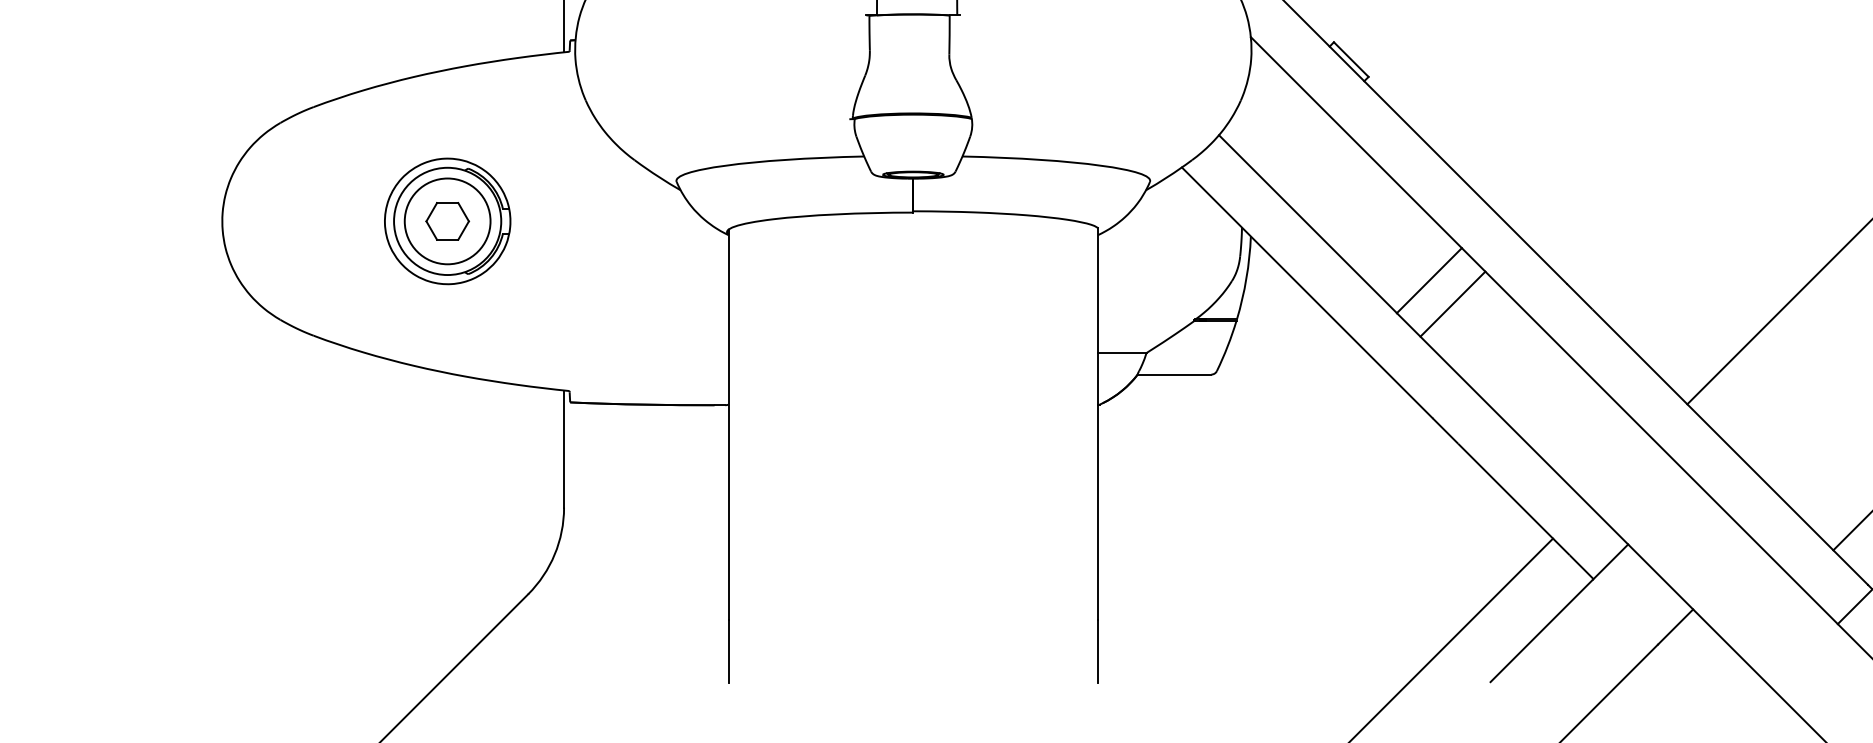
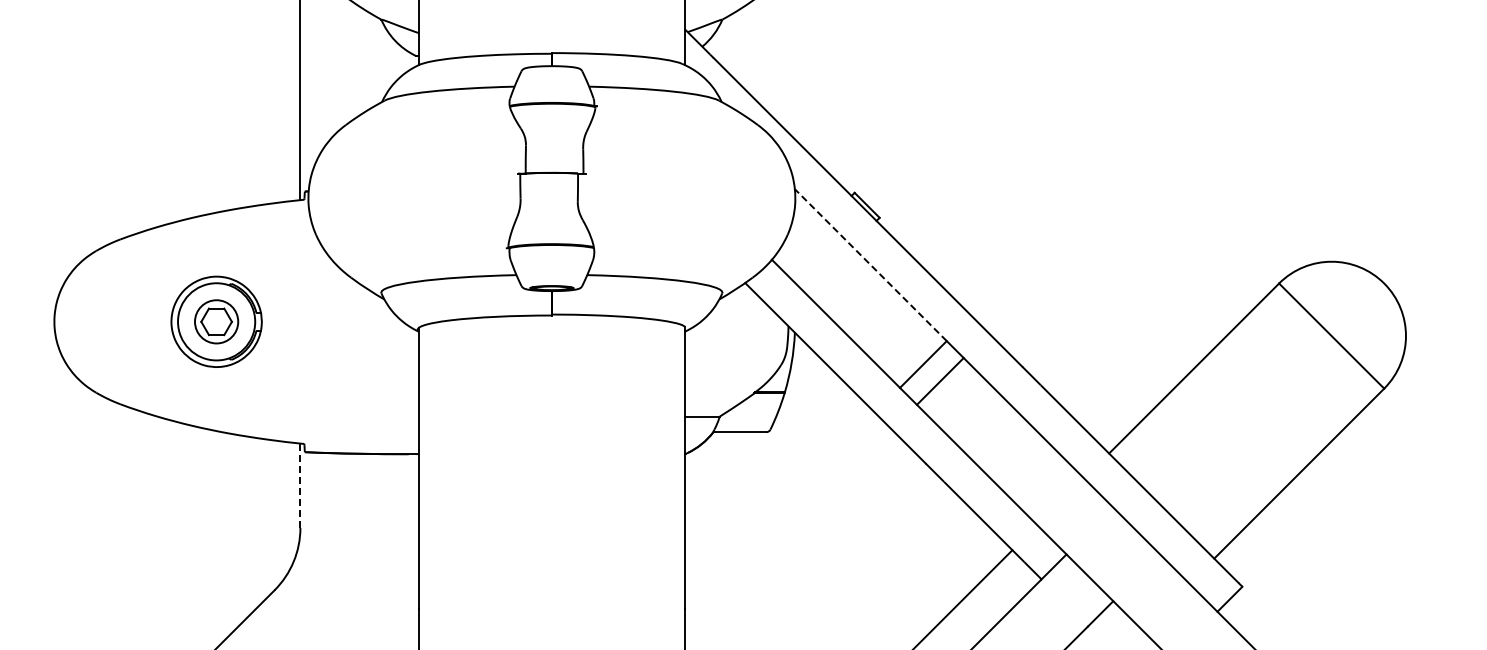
line: (1355, 141) -> (870, 264), solid -> dashed
circle: (447, 220) -> (216, 321), size x0.7
line: (564, 448) -> (300, 485), solid -> dashed

